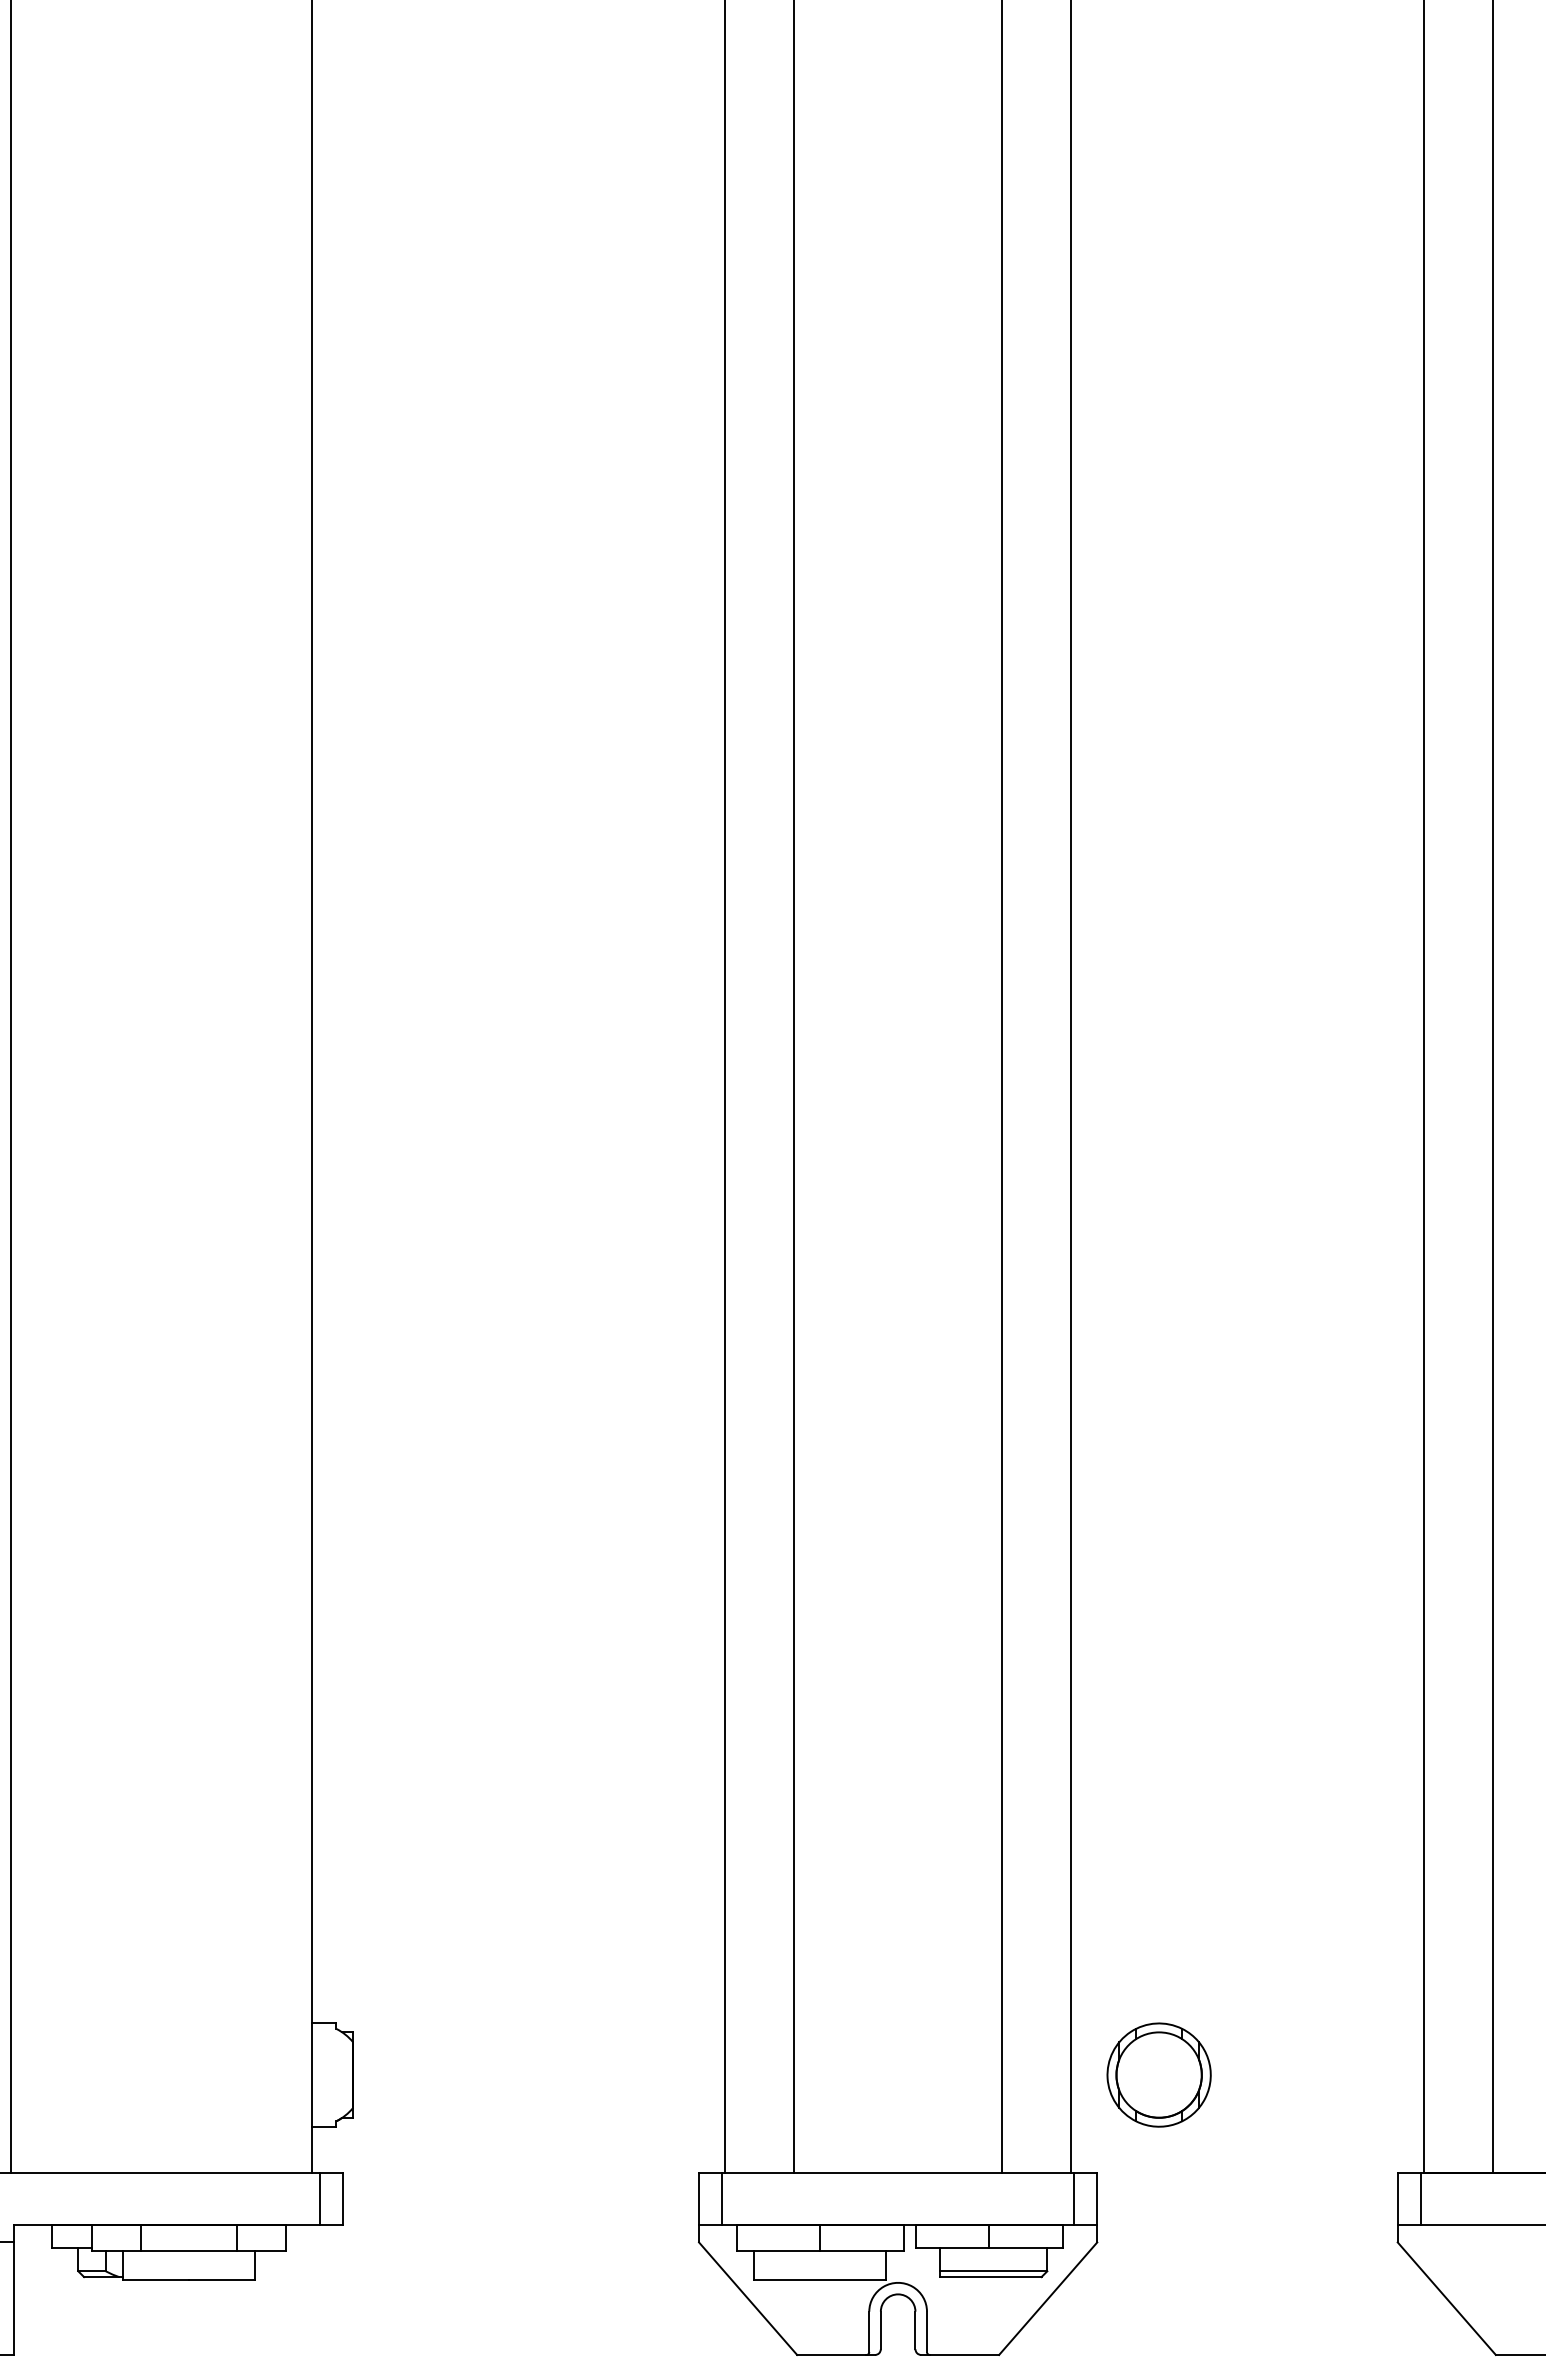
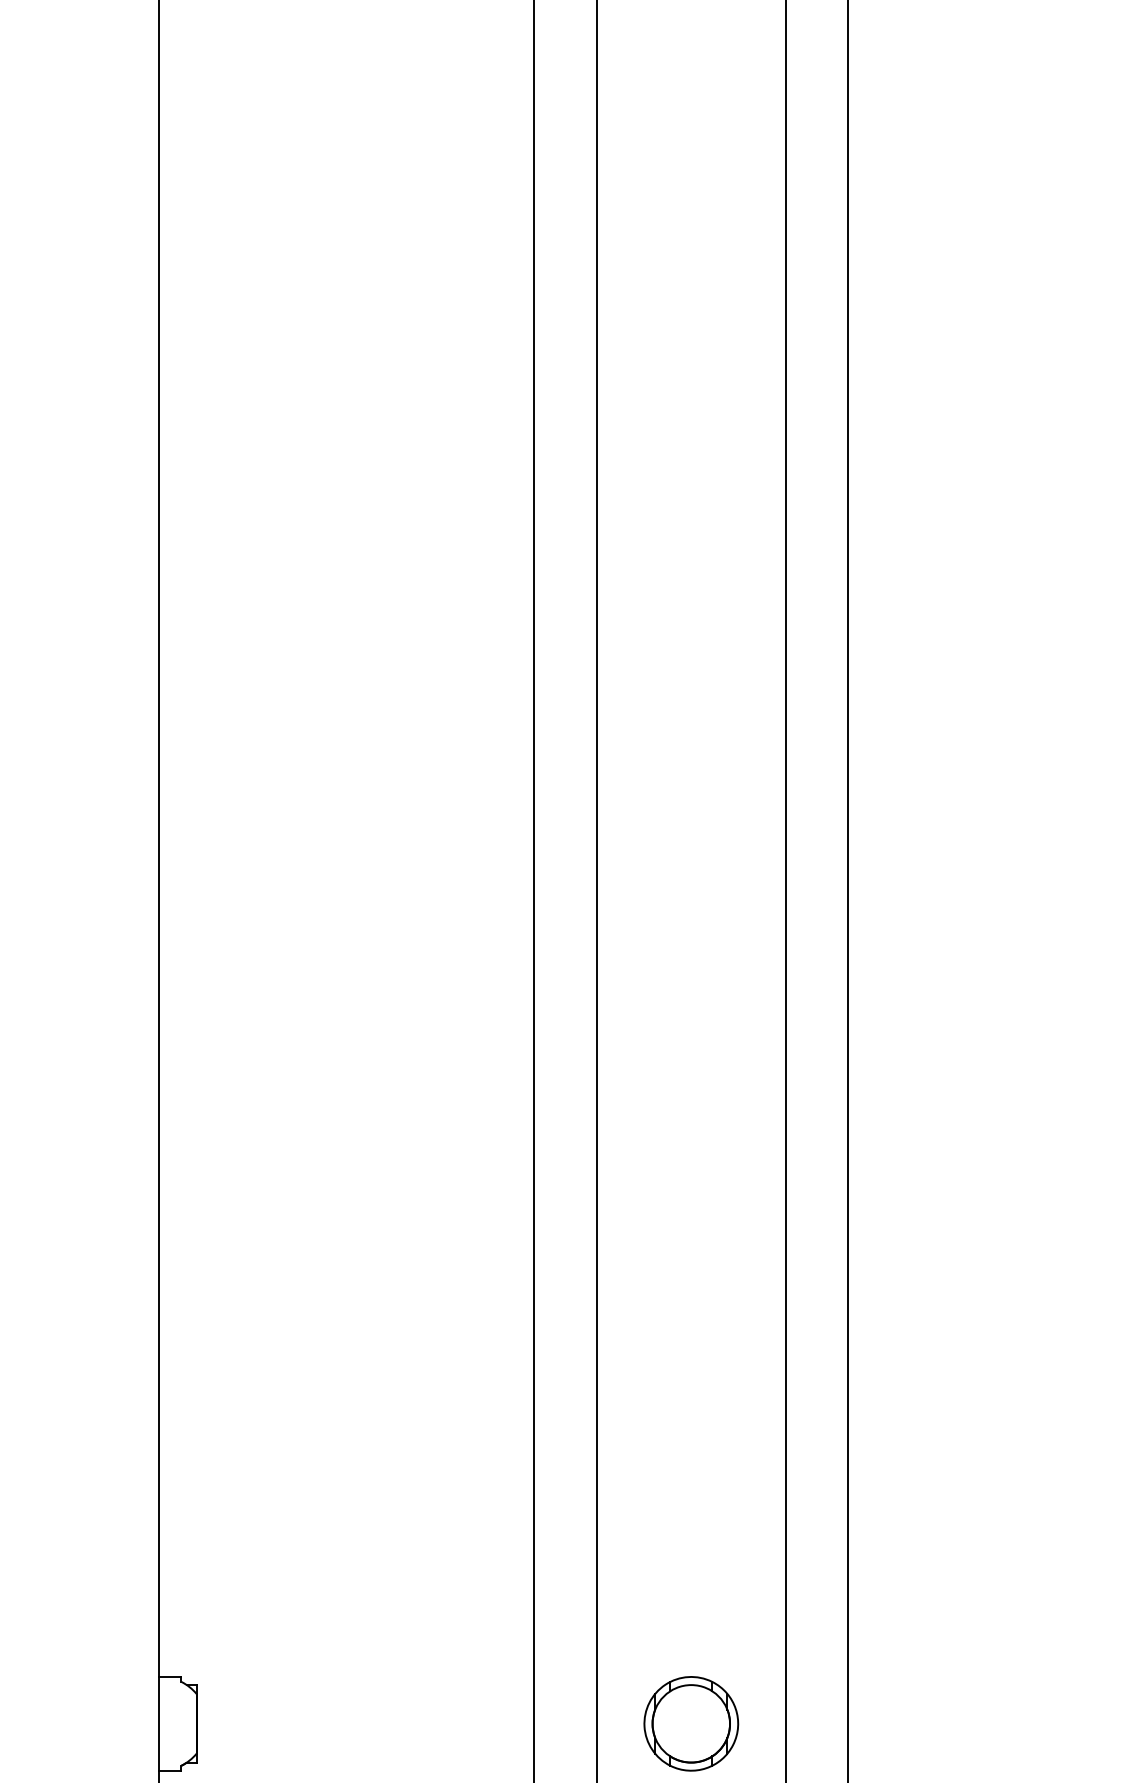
part: (1158, 2074) -> (690, 1723), moved

